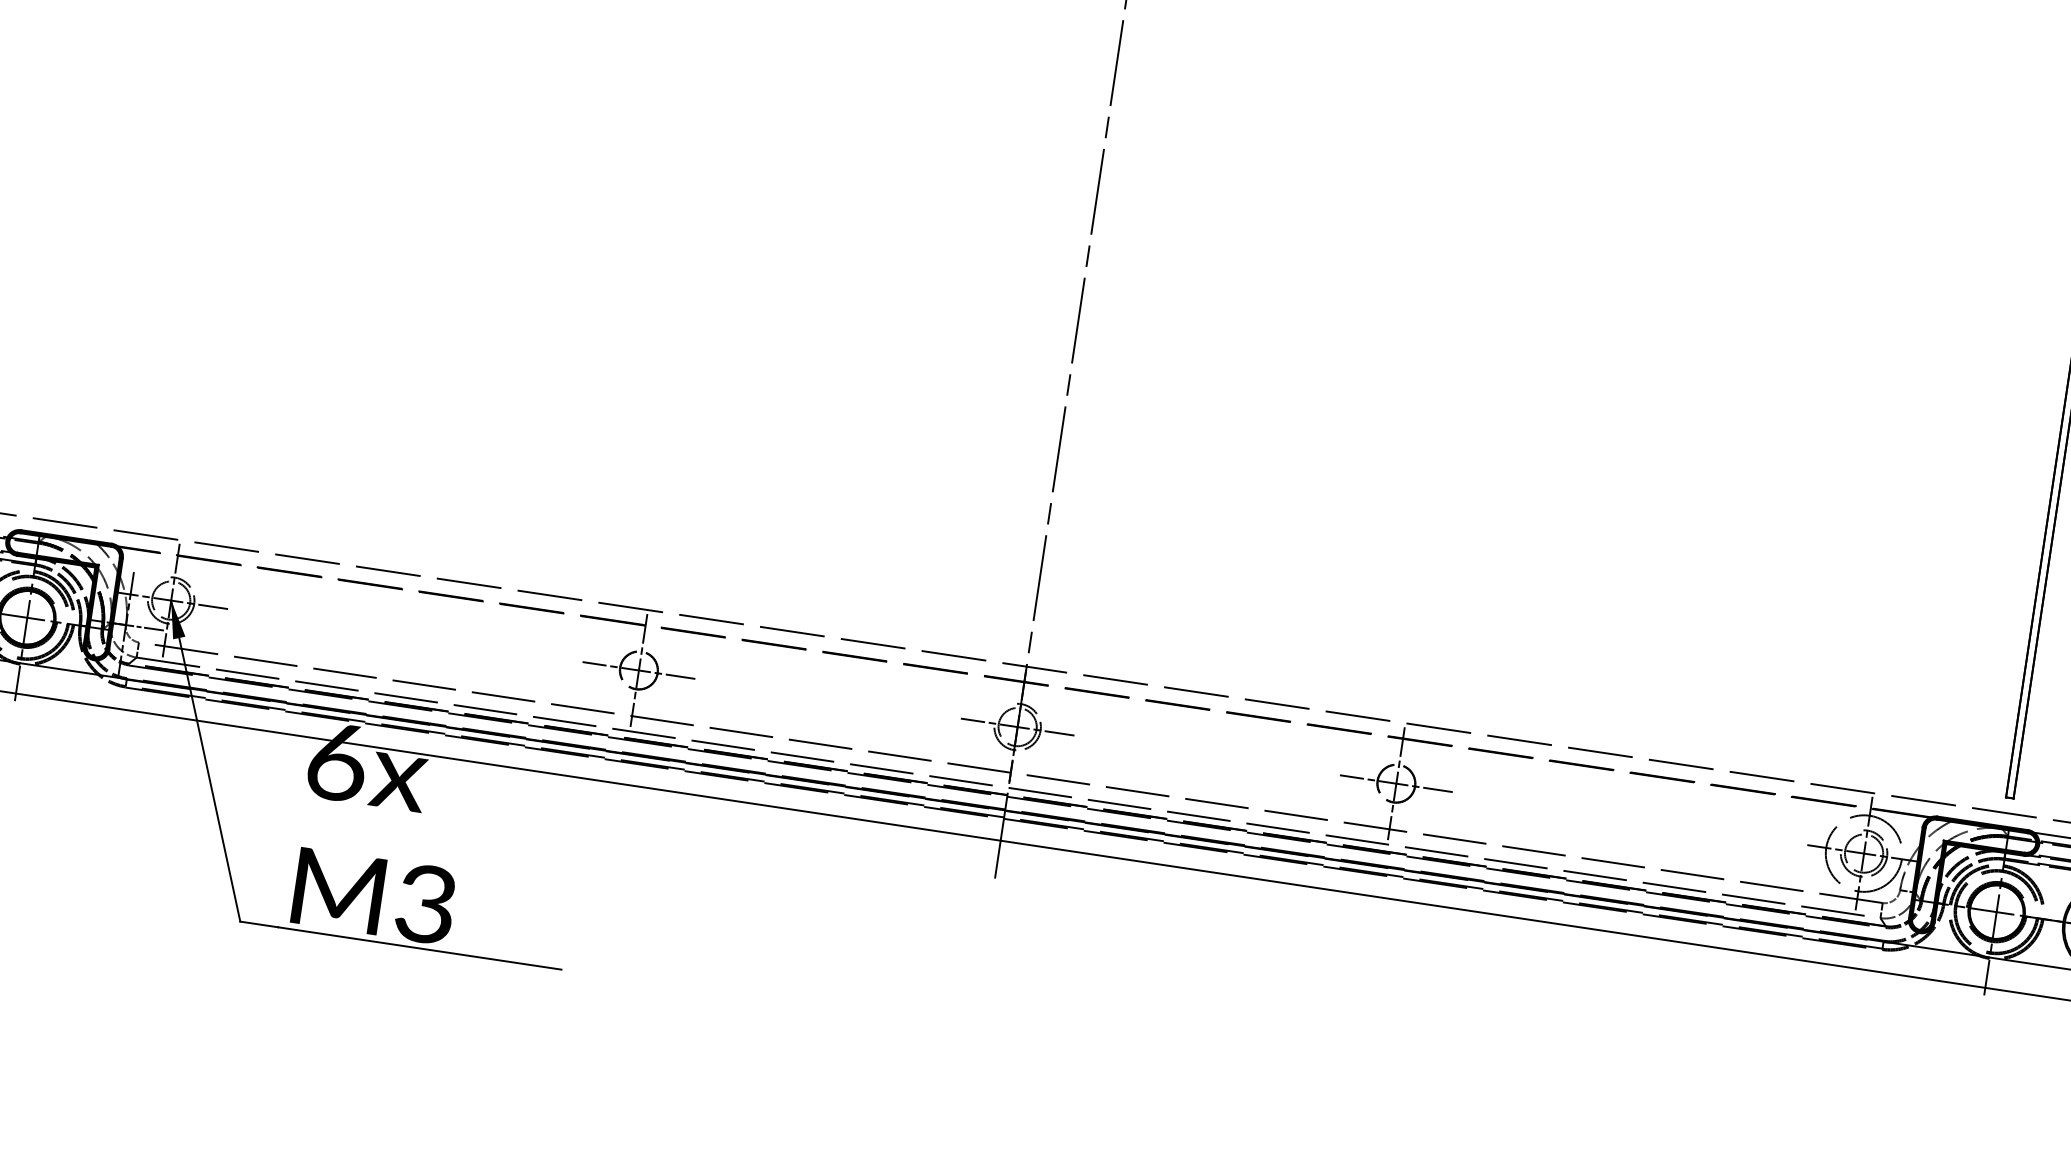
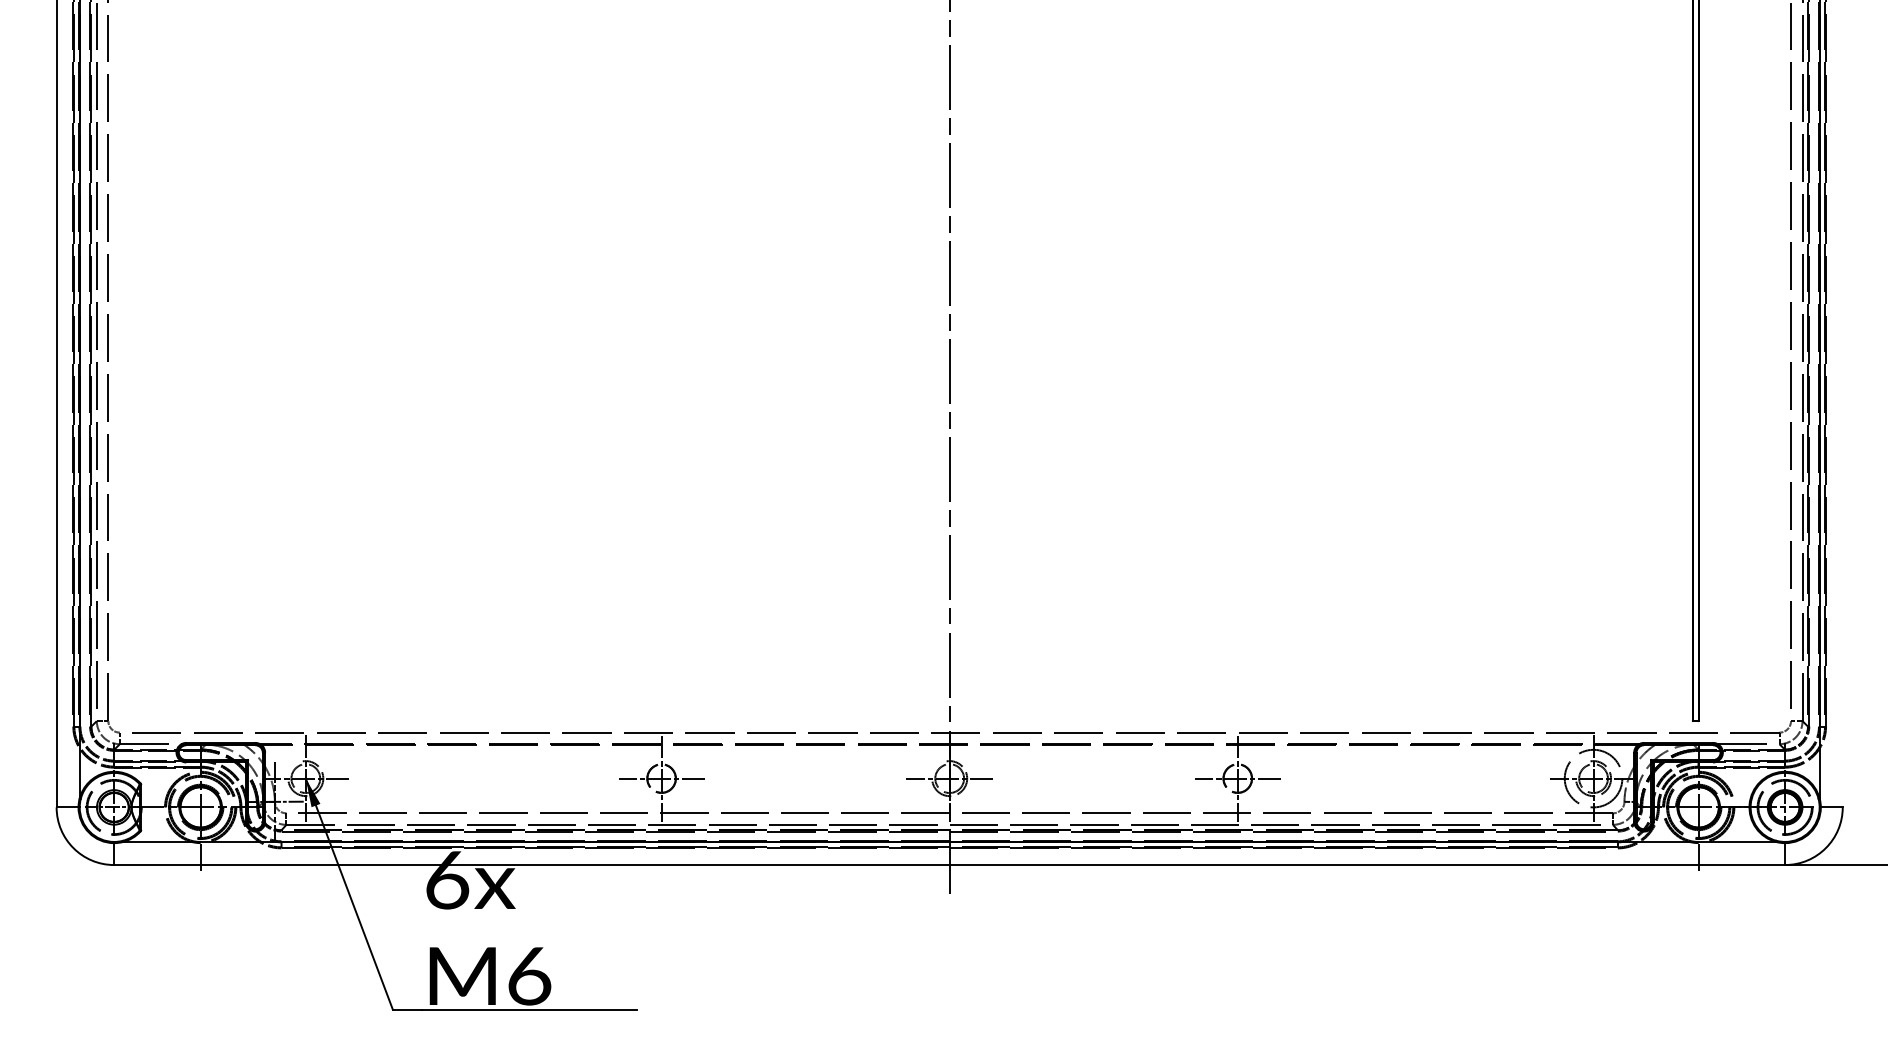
text: (426, 903) -> (529, 975), M3 -> M6

